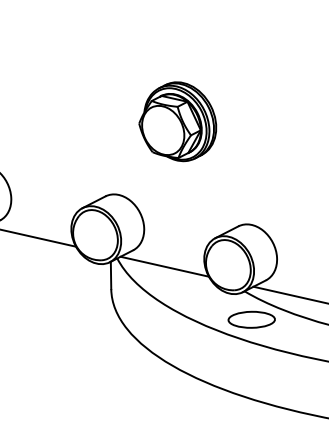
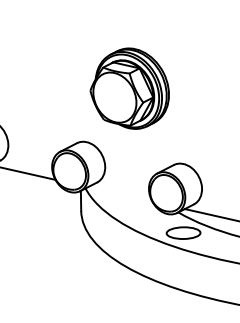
part: (177, 121) -> (129, 88), size x1.4
line: (165, 266) -> (120, 194), removed

